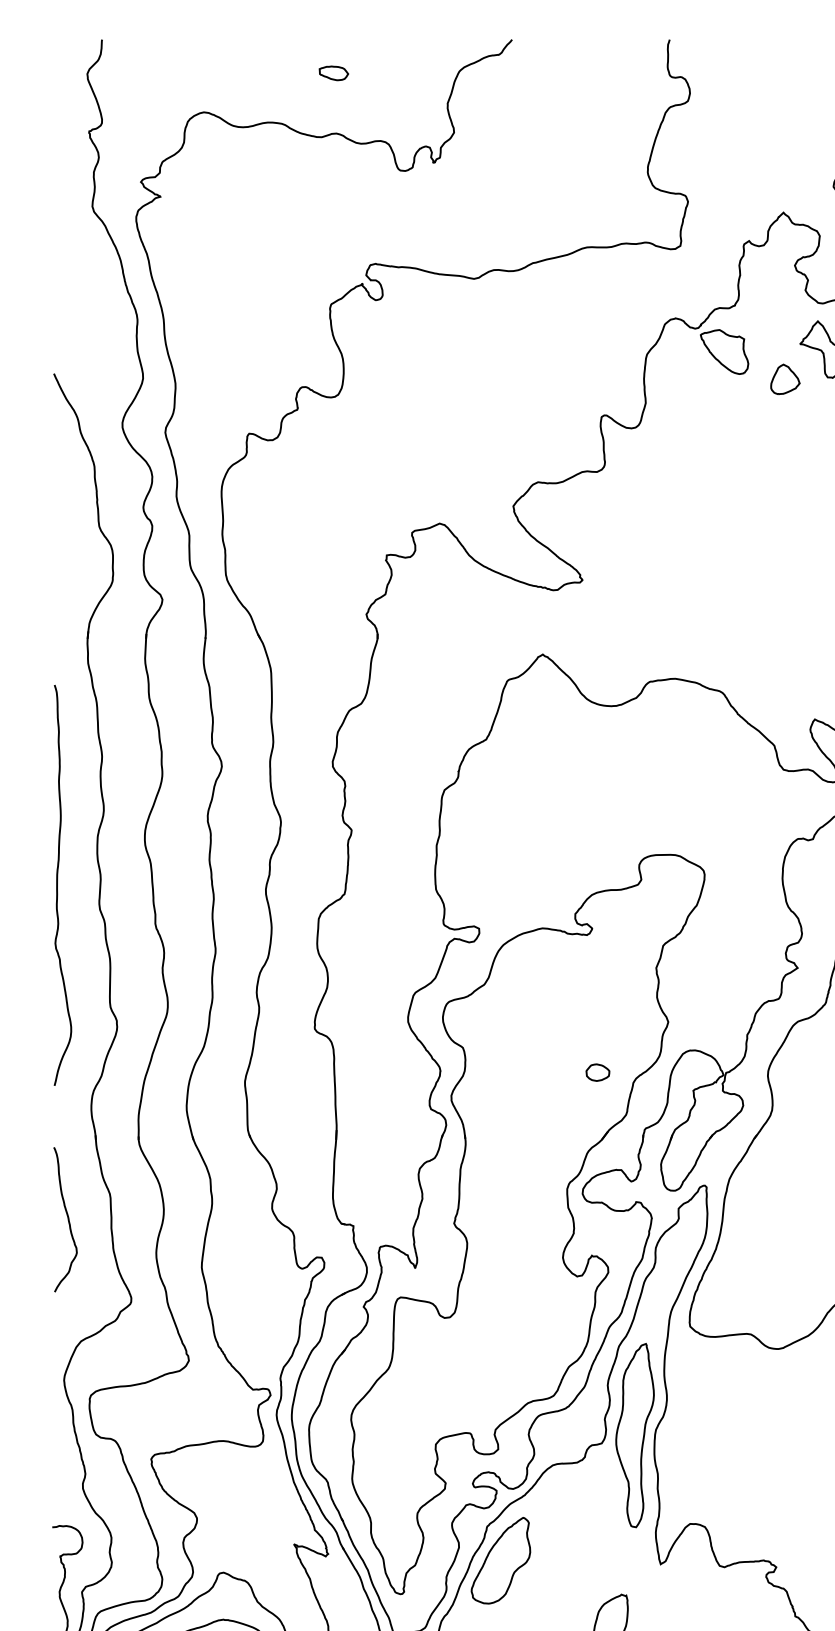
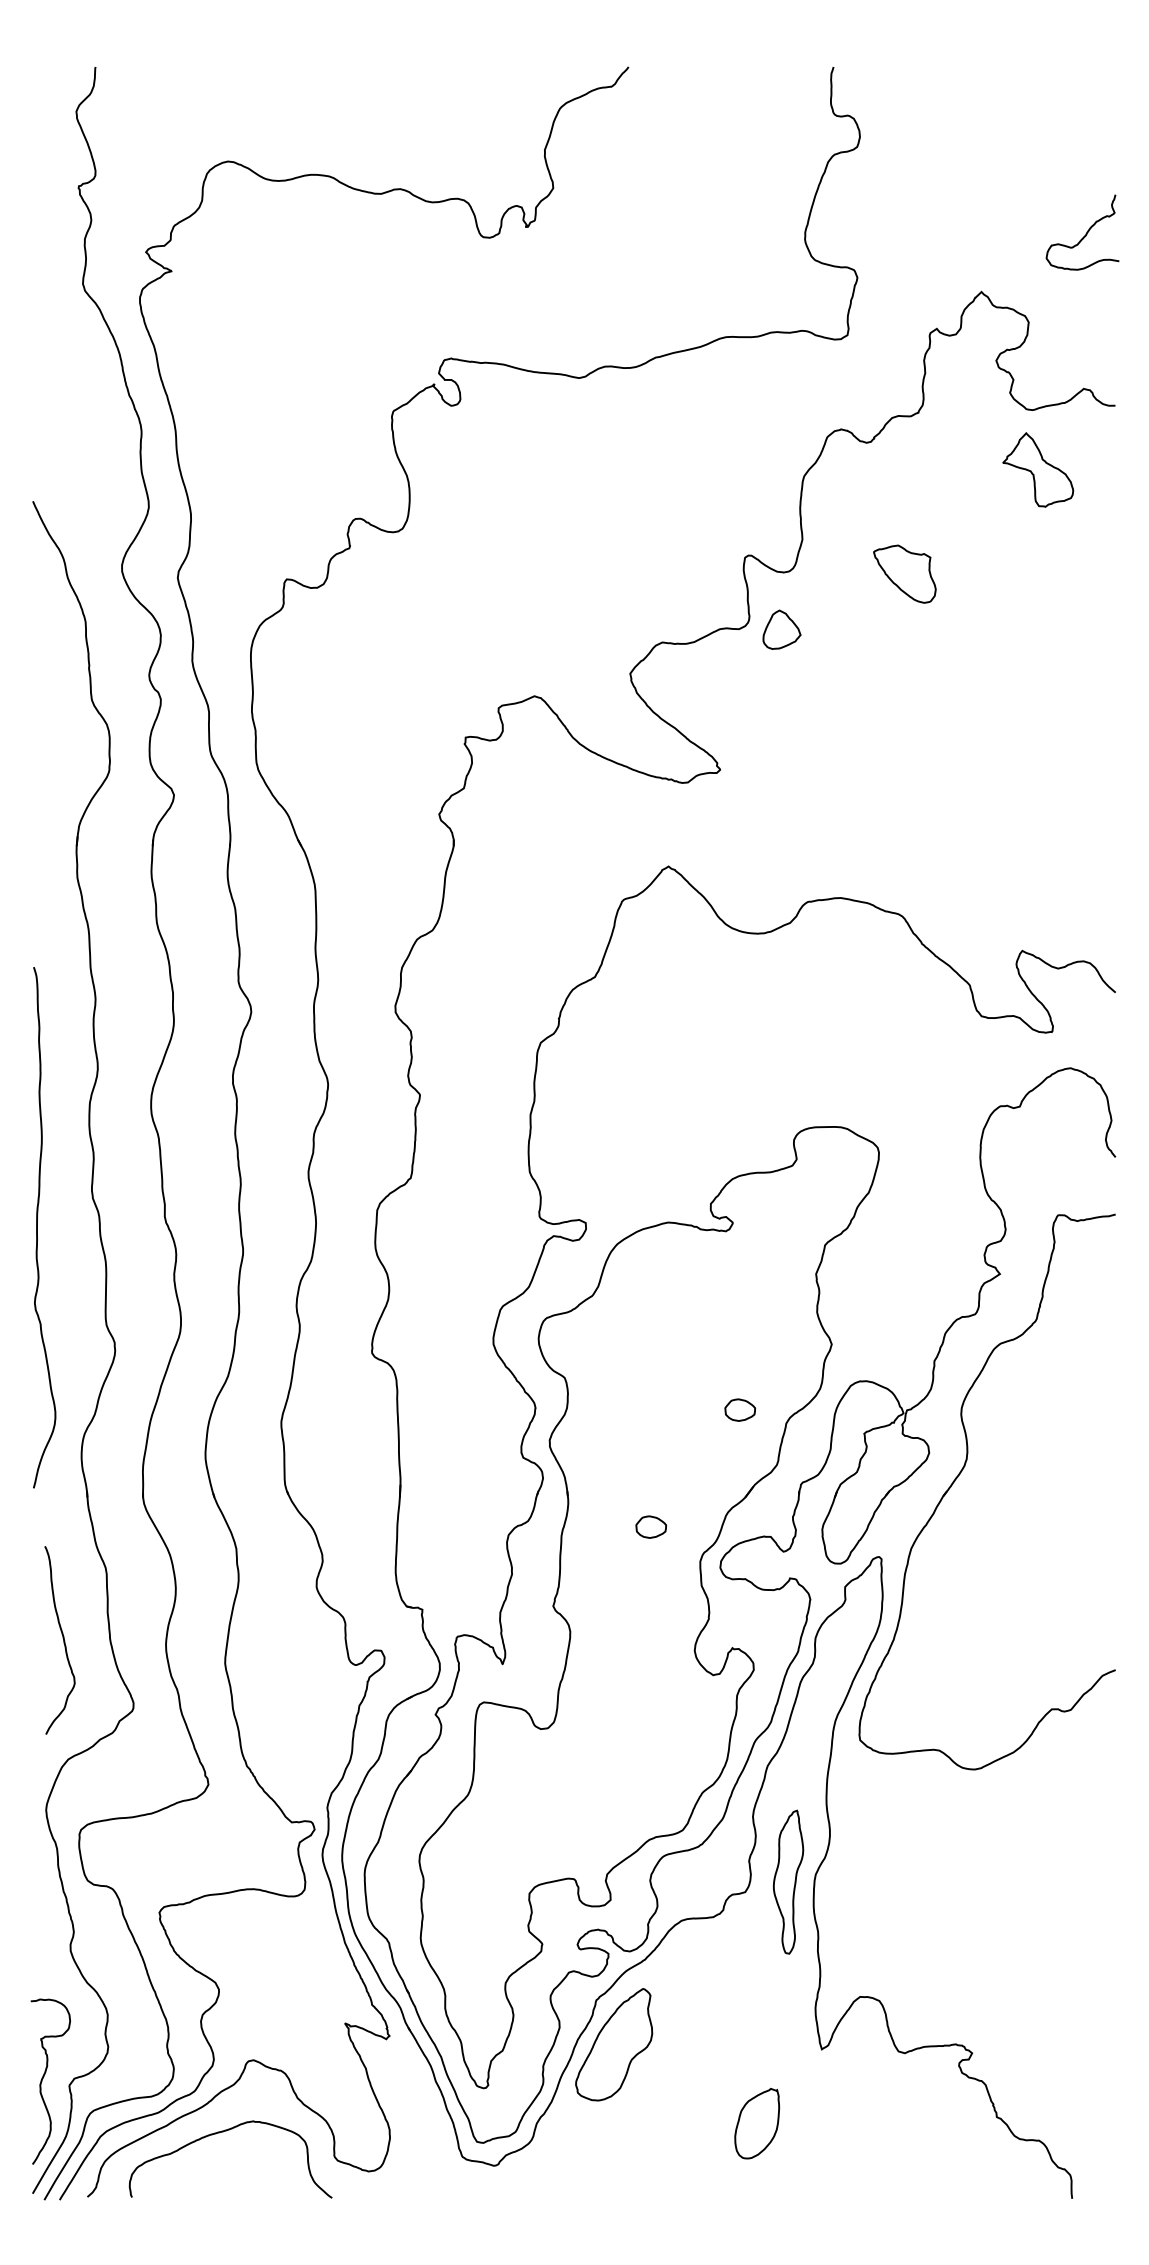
part: (333, 73) -> (396, 110), removed
part: (724, 351) -> (904, 573), moved
part: (785, 379) -> (781, 629), moved
curve: (57, 885) -> (37, 1227), moved
part: (529, 1162) -> (651, 1526), added
curve: (67, 1218) -> (62, 1638), moved
part: (635, 1435) -> (788, 1882), size x0.6

